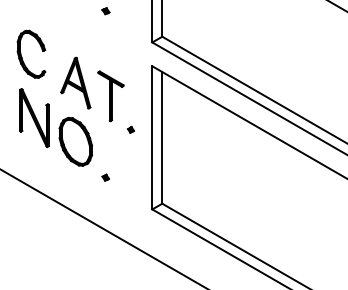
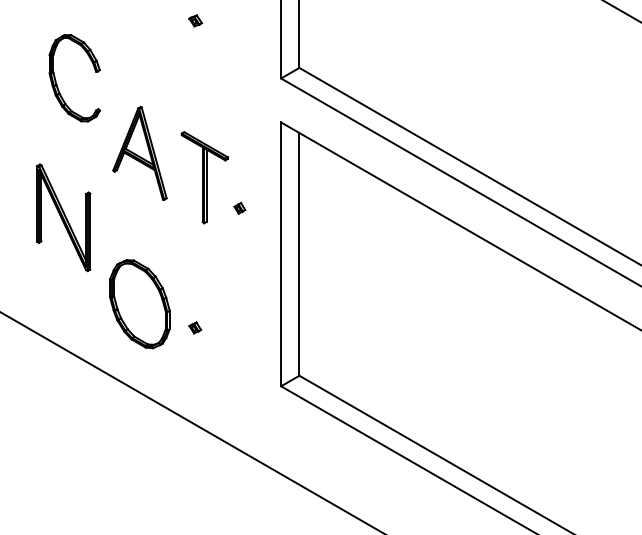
part: (22, 56) -> (58, 82), moved
part: (130, 129) -> (238, 207), moved
part: (75, 141) -> (139, 303), moved

